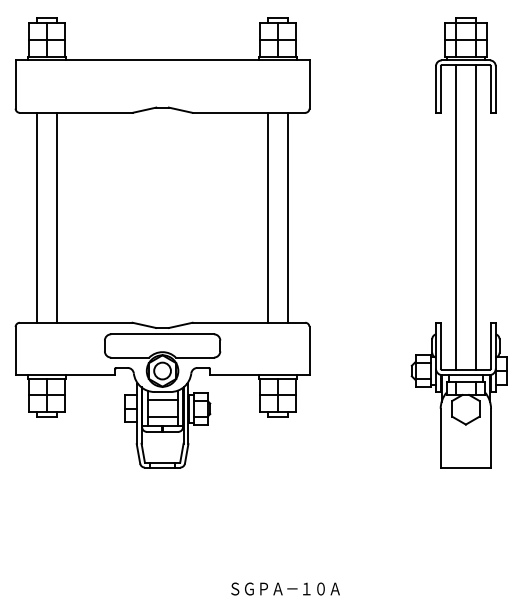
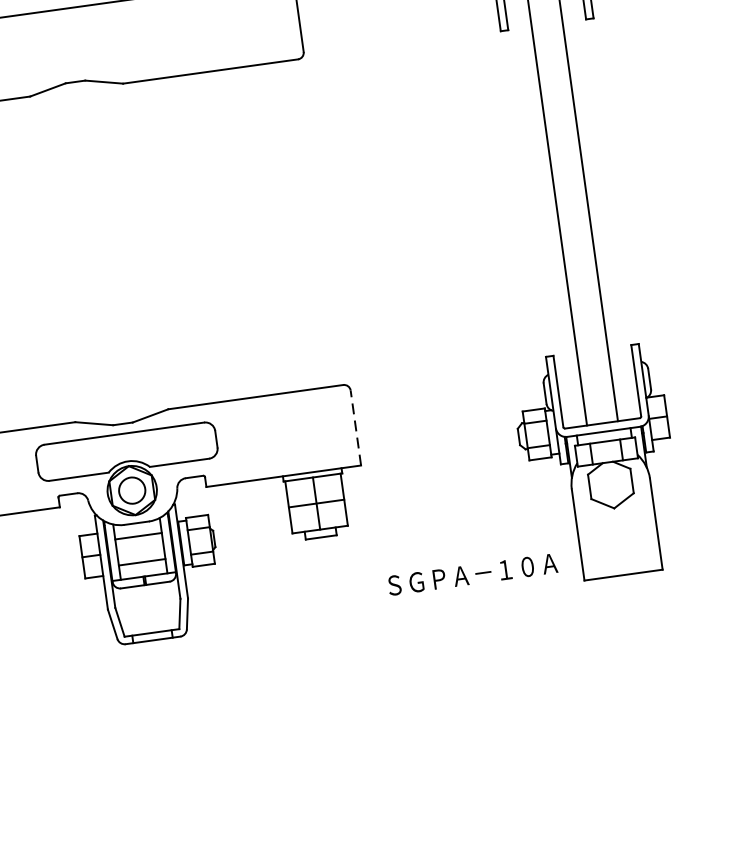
line: (268, 217) -> (263, 229), removed
line: (287, 217) -> (292, 225), removed
line: (309, 350) -> (355, 427), solid -> dashed
text: (285, 588) -> (472, 573), moved

